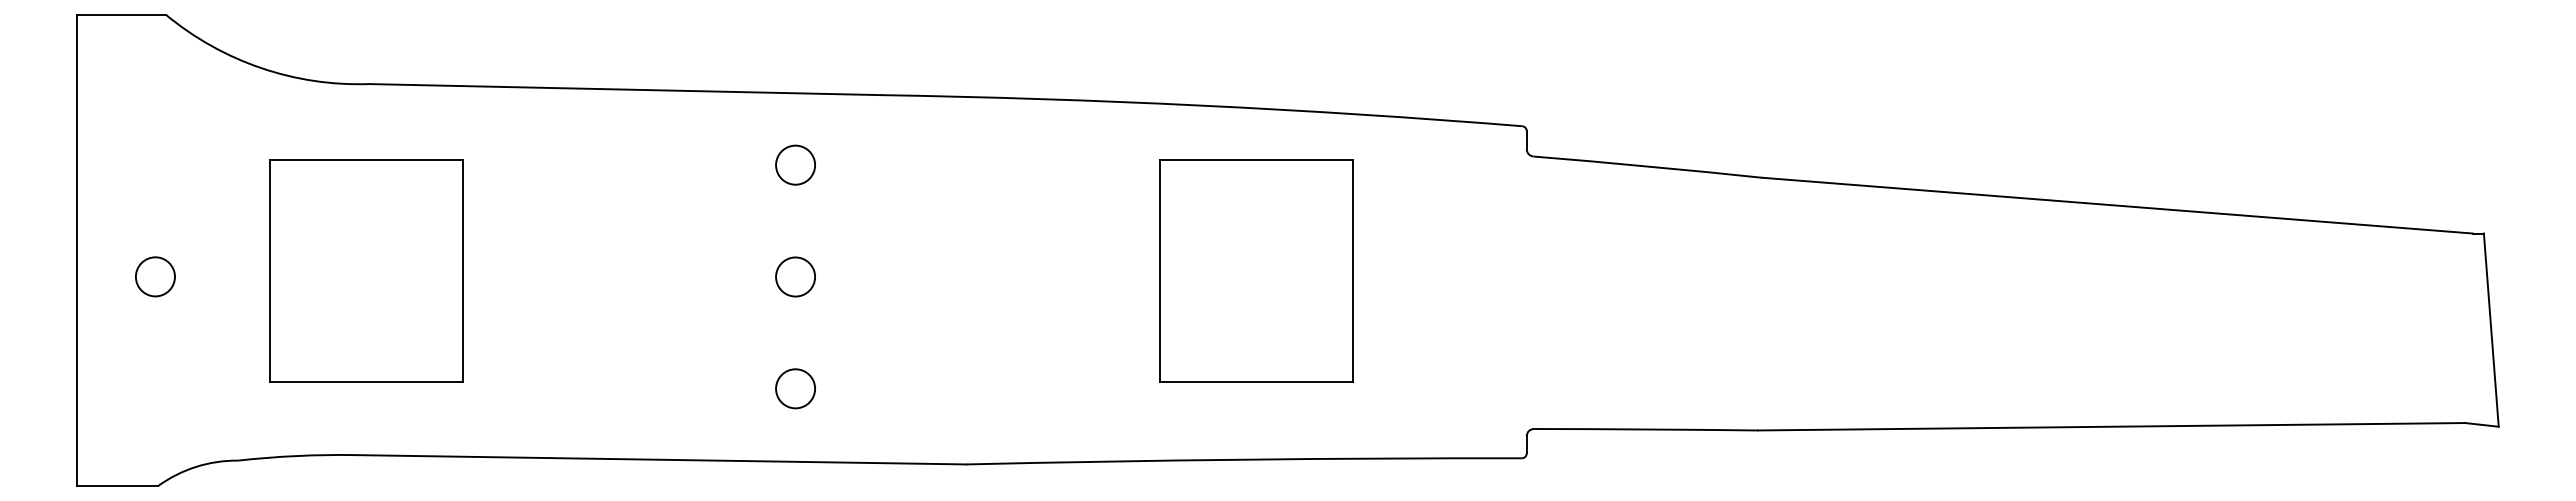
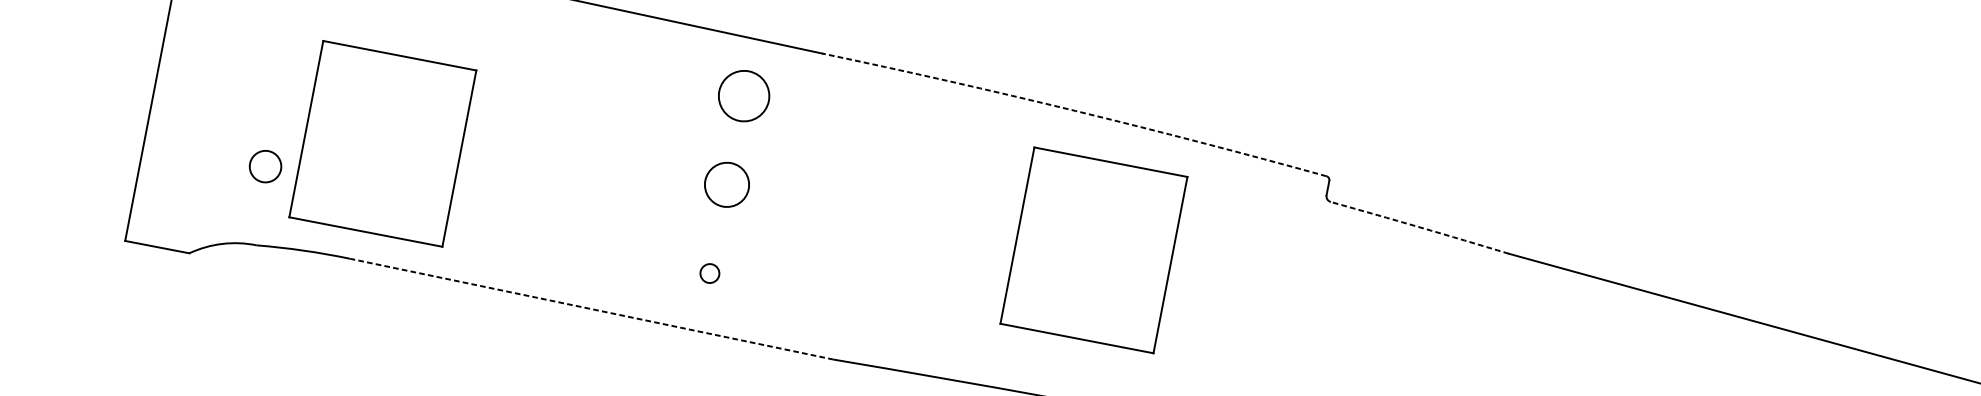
arc: (1201, 105) -> (1075, 110), solid -> dashed
circle: (795, 164) -> (744, 95), size x1.6
arc: (1647, 166) -> (1419, 227), solid -> dashed
part: (366, 270) -> (382, 143), moved
circle: (155, 276) -> (265, 166), moved
circle: (795, 276) -> (727, 184), size x1.4
circle: (795, 388) -> (709, 273), size x0.6
line: (660, 459) -> (591, 308), solid -> dashed

